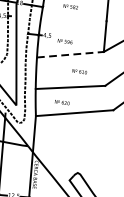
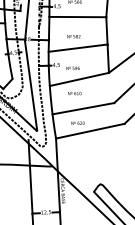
line: (73, 19) -> (77, 47), added
line: (70, 54) -> (79, 79), dashed -> solid
text: (79, 71) -> (74, 93), moved

